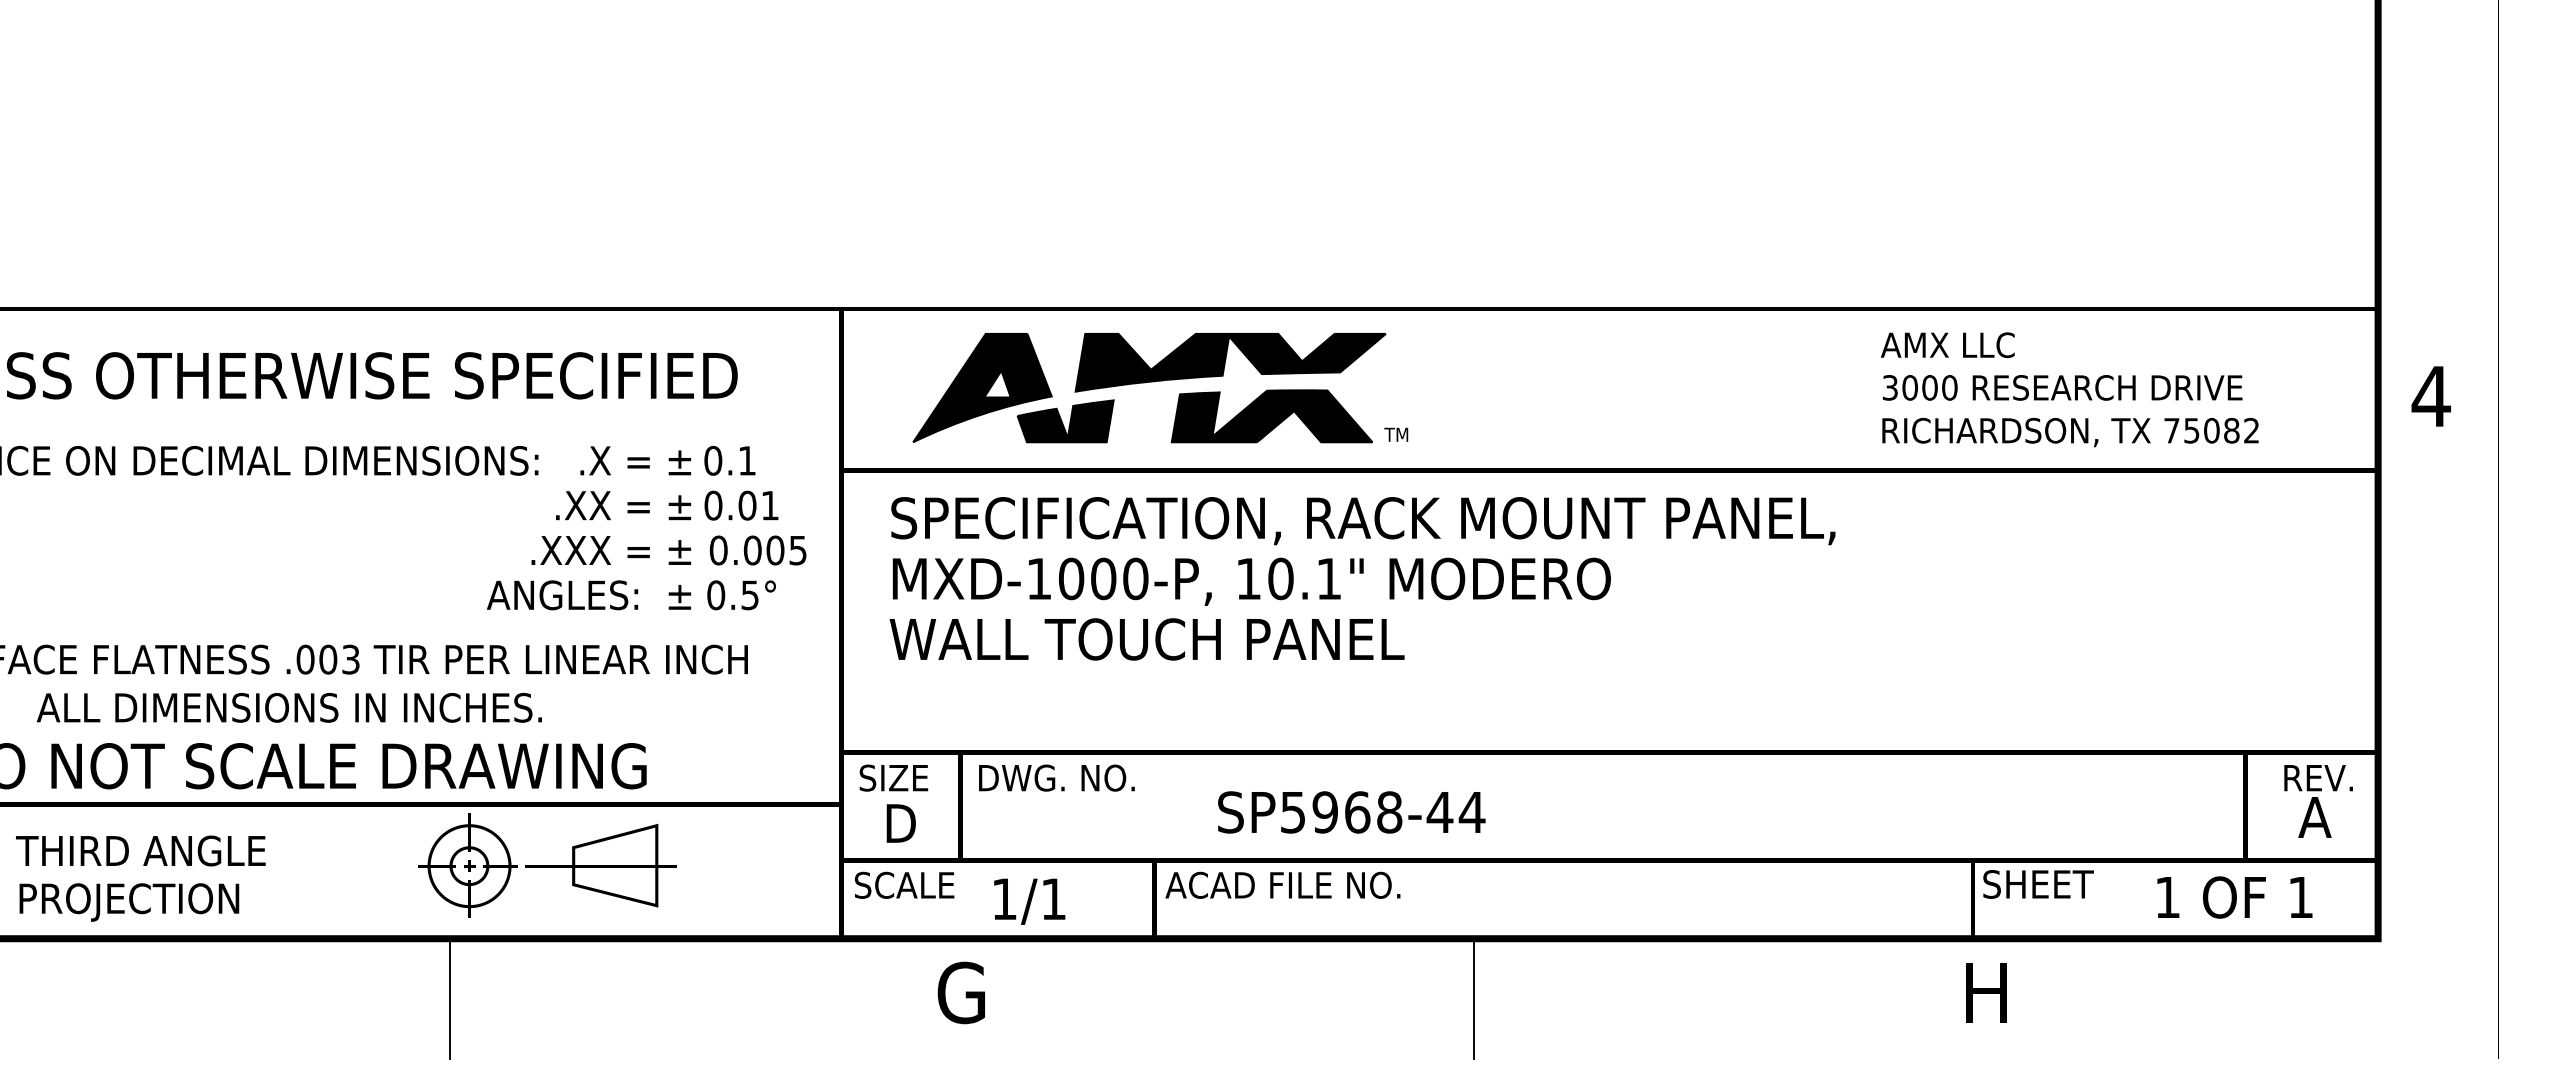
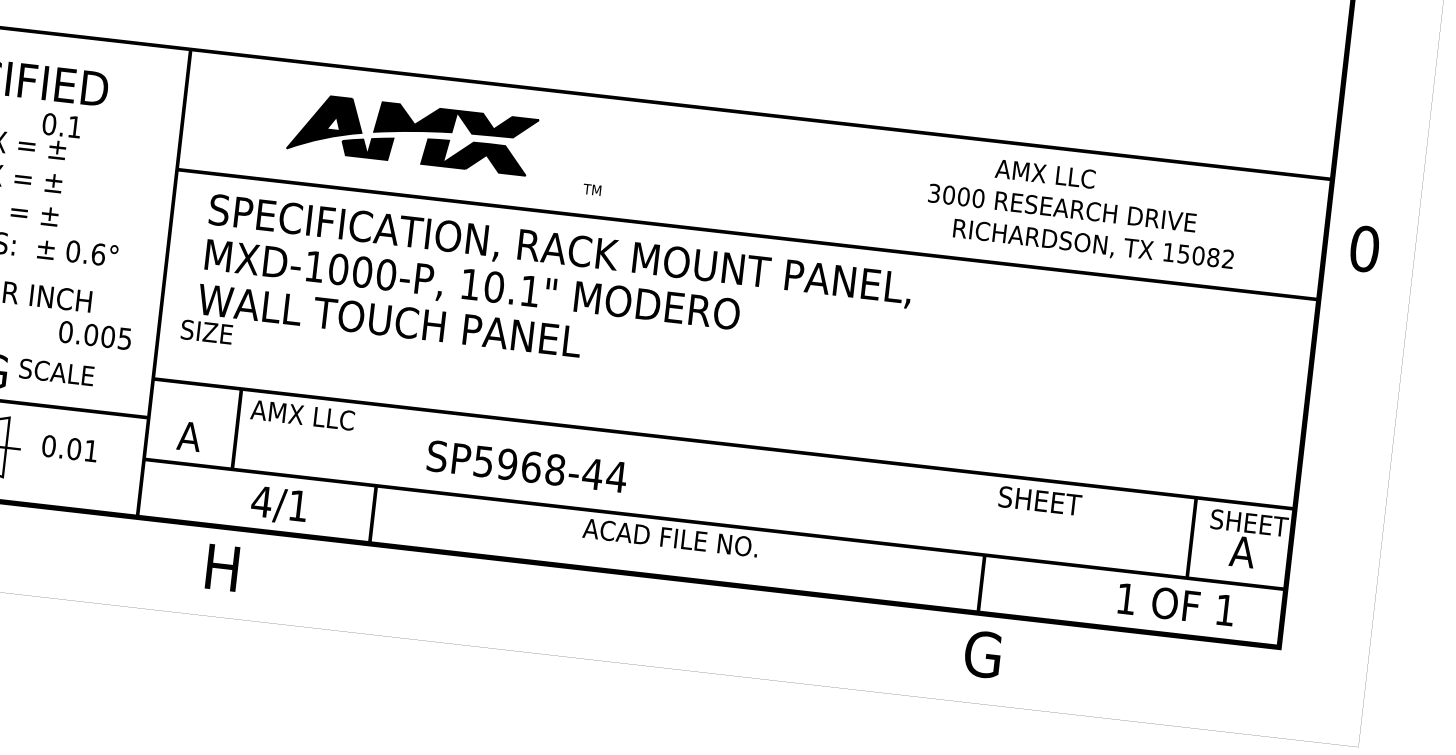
text: (1947, 345) -> (1045, 174), moved
text: (2062, 387) -> (1062, 207), moved
part: (1149, 388) -> (412, 134), size x0.7
text: (2430, 396) -> (1364, 248), 4 -> 0
text: (2171, 430) -> (1168, 252), 75082 -> 15082
text: (729, 460) -> (61, 125), moved
text: (741, 505) -> (69, 448), moved
text: (757, 550) -> (94, 335), moved
text: (750, 595) -> (98, 254), 0.5° -> 0.6°
text: (893, 777) -> (206, 331), moved
text: (1055, 777) -> (310, 415), DWG. NO. -> AMX LLC
text: (2319, 777) -> (1249, 522), REV. -> SHEET
text: (898, 823) -> (189, 436), D -> A
text: (904, 884) -> (56, 371), moved
text: (1282, 884) -> (670, 537), moved
text: (2038, 884) -> (1040, 501), moved
text: (1004, 898) -> (261, 501), 1/1 -> 4/1
text: (960, 992) -> (221, 567), G -> H
text: (1985, 992) -> (982, 654), H -> G
line: (1474, 998) -> (602, 615), removed

